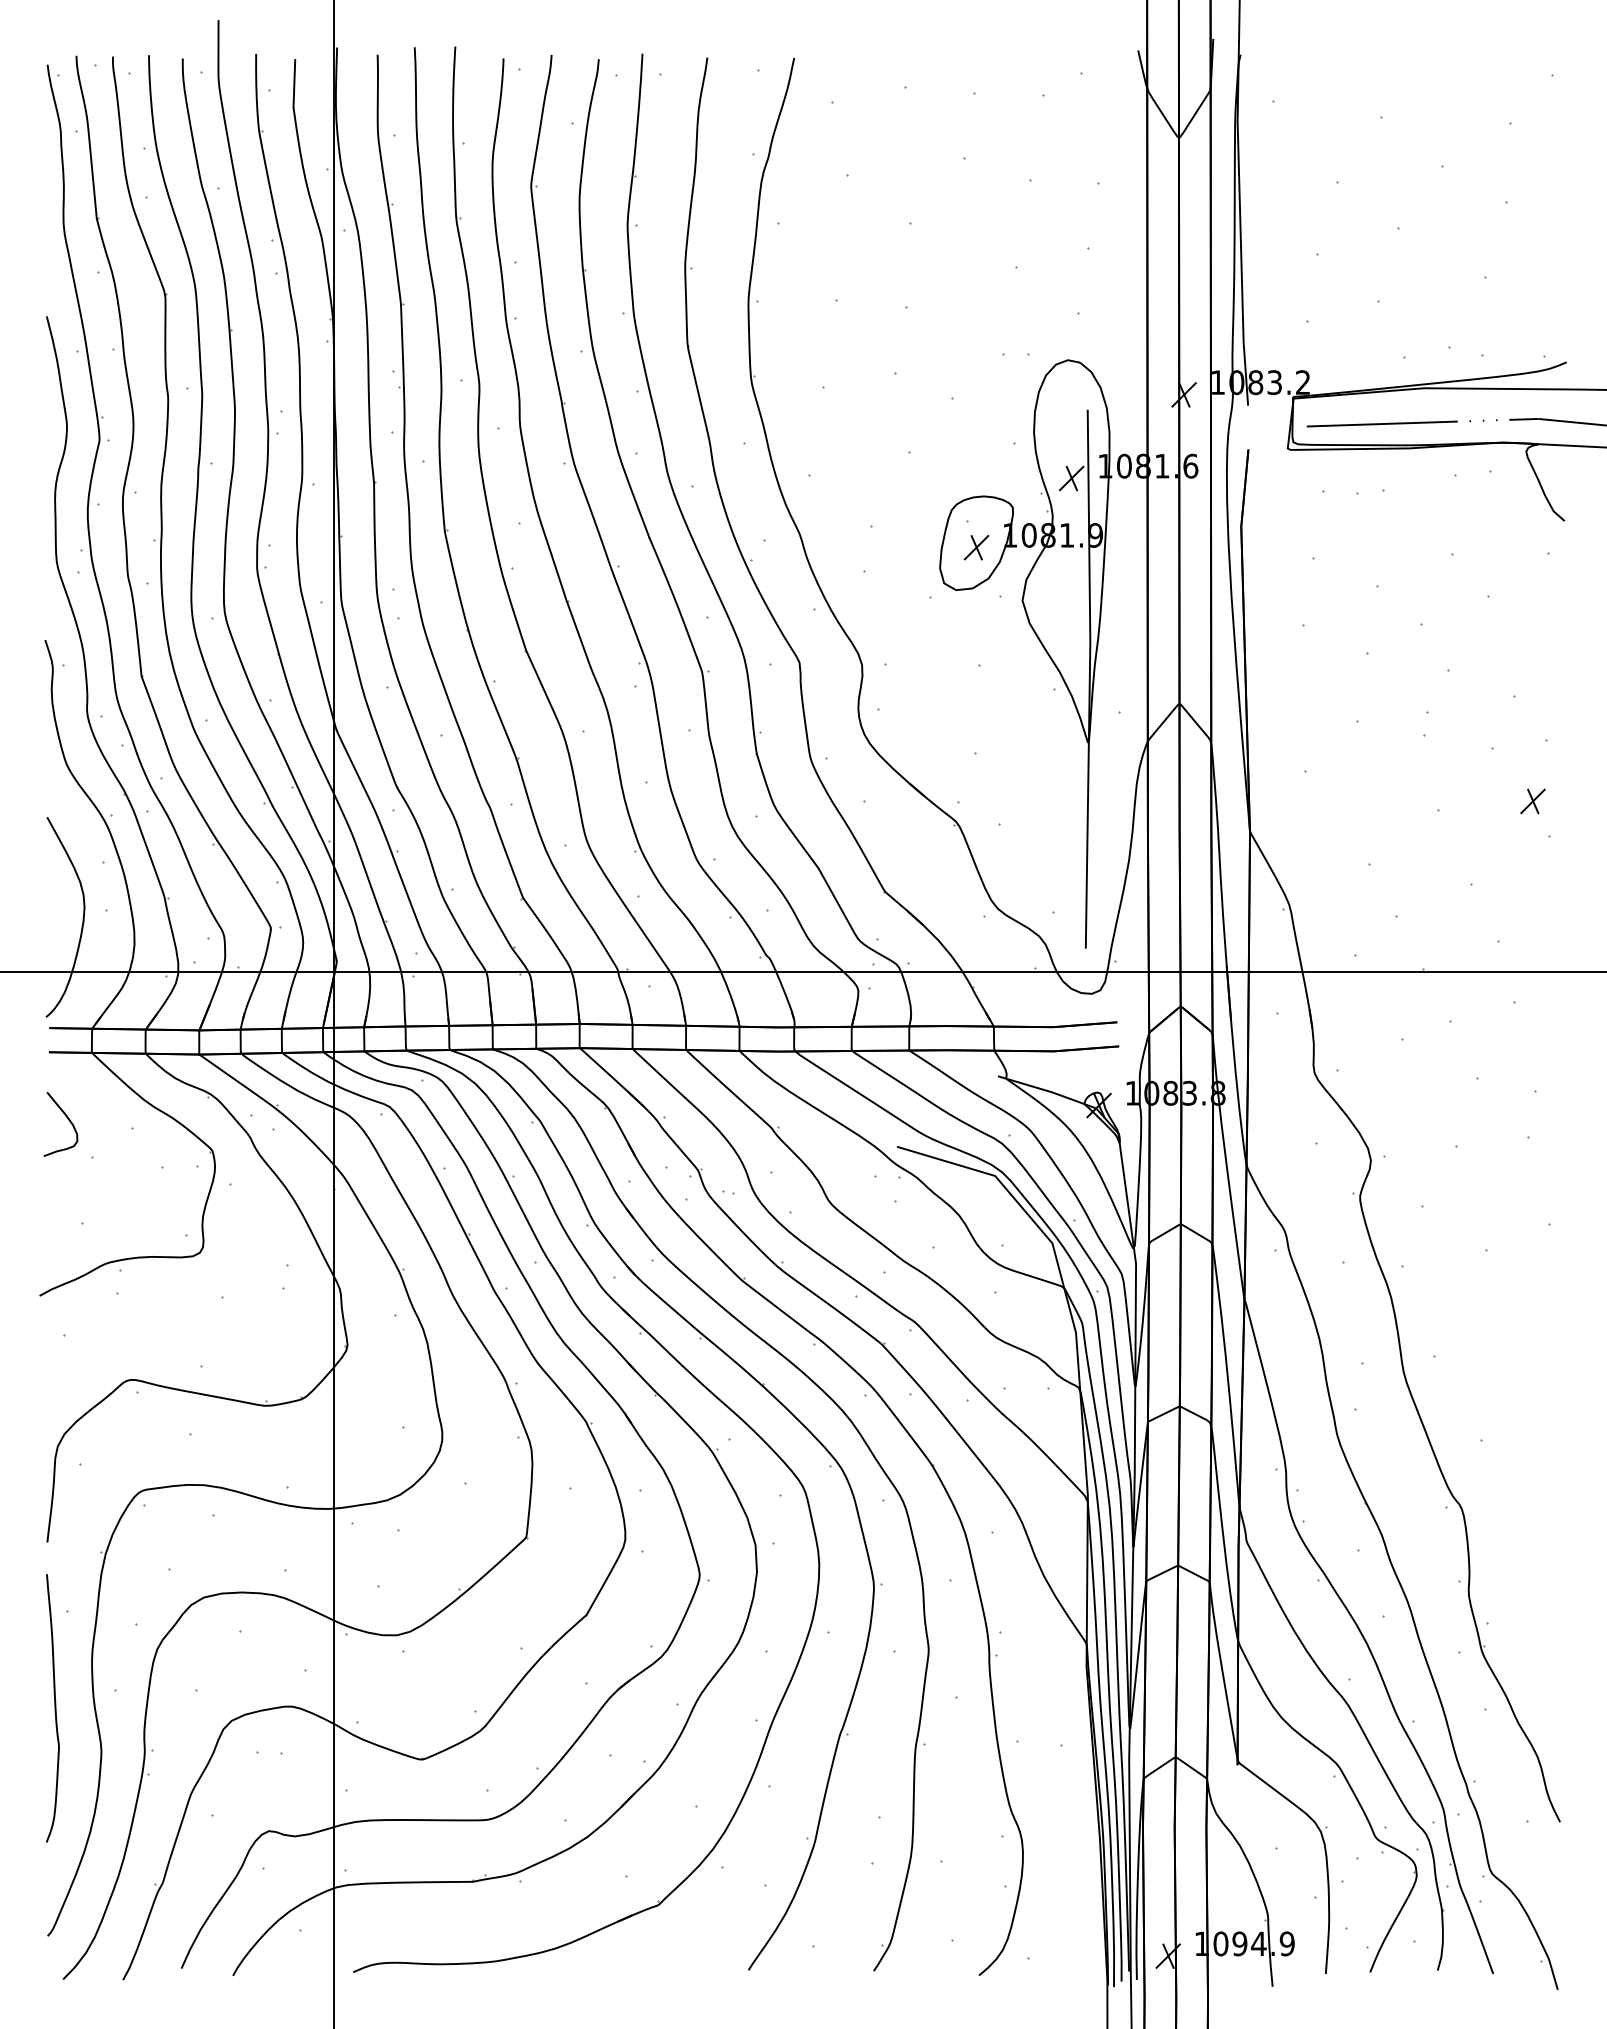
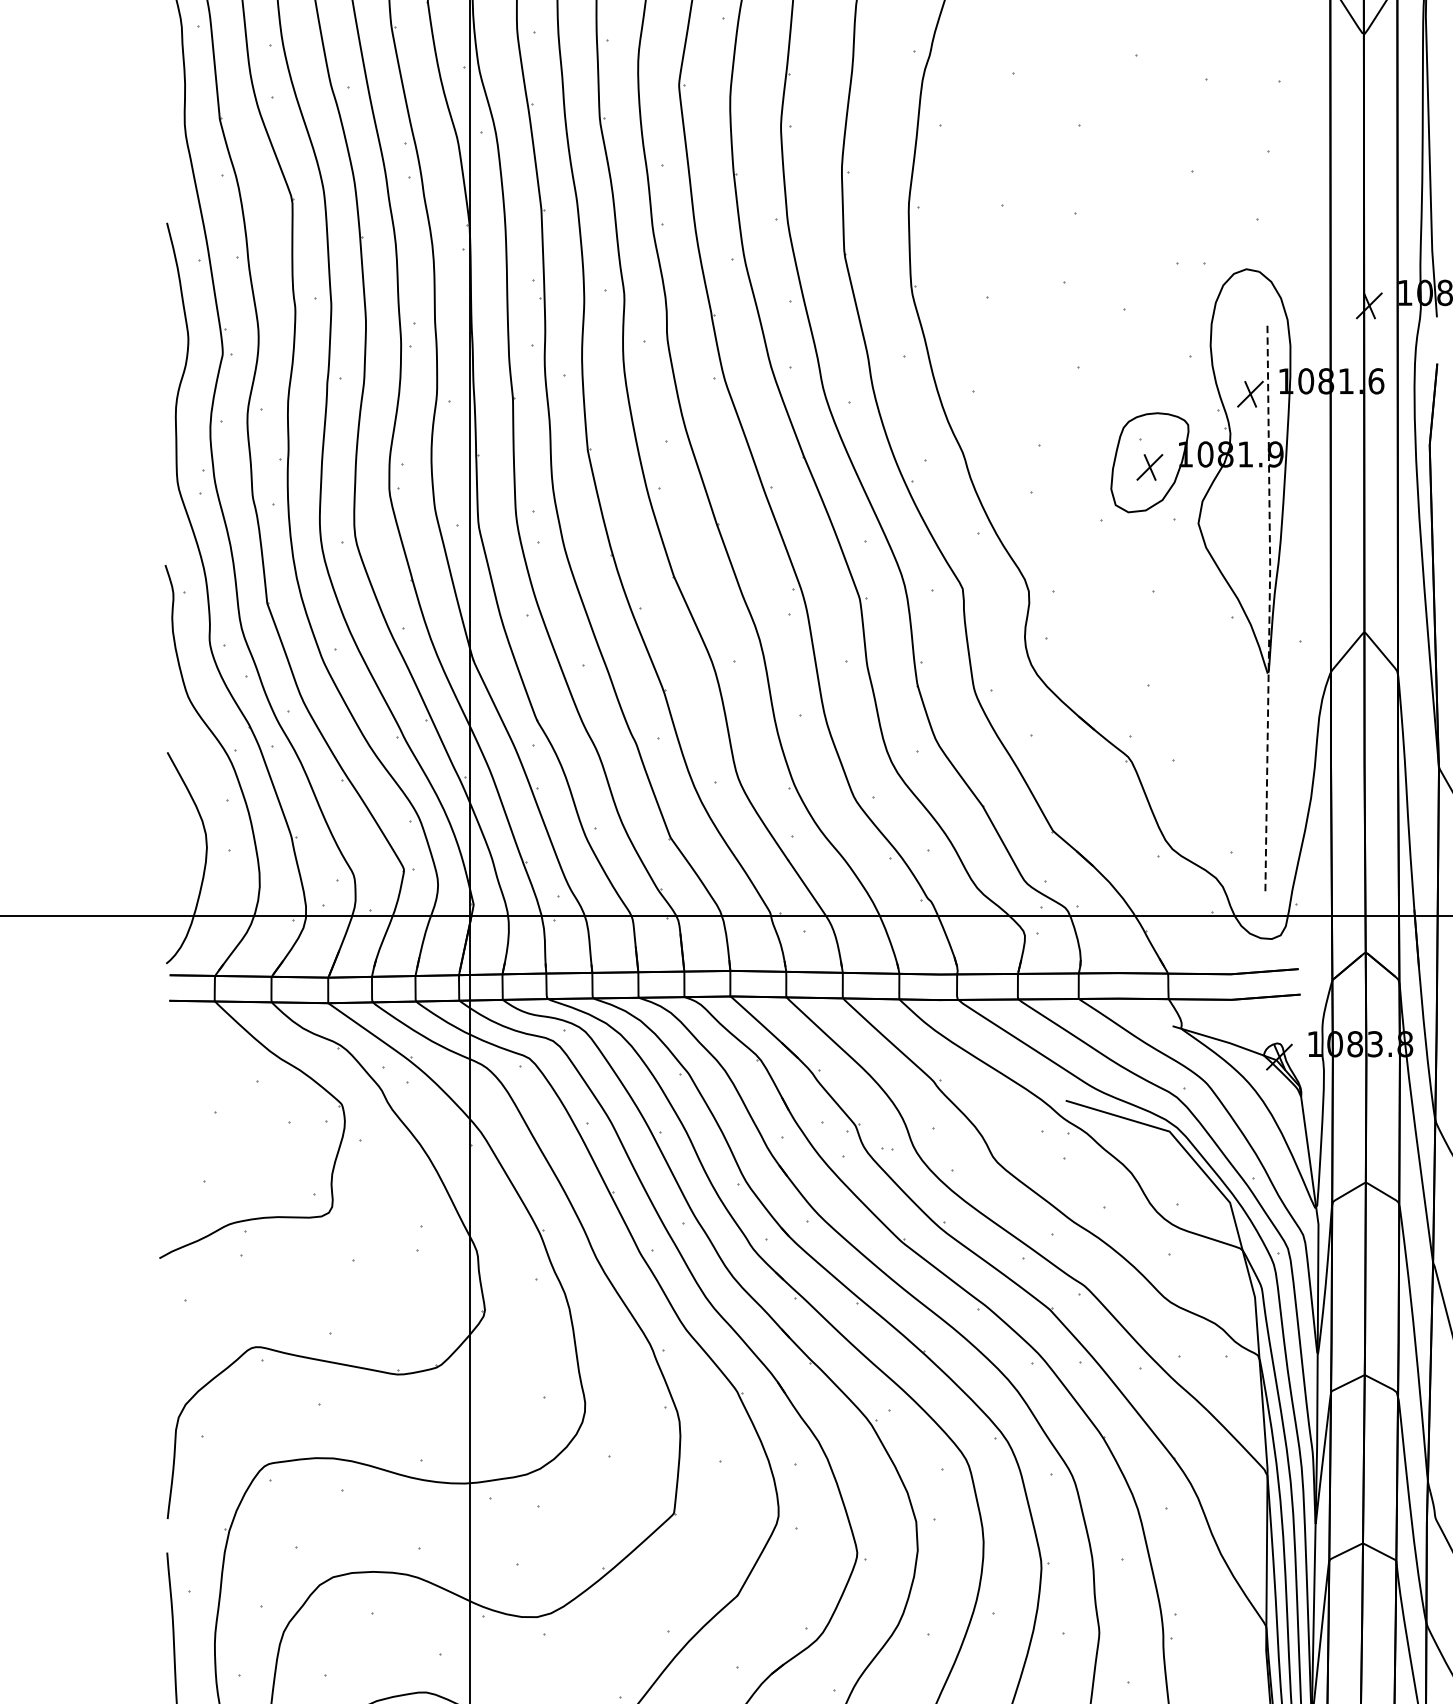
line: (1089, 677) -> (1269, 604), solid -> dashed
curve: (67, 1119) -> (188, 1071), removed

